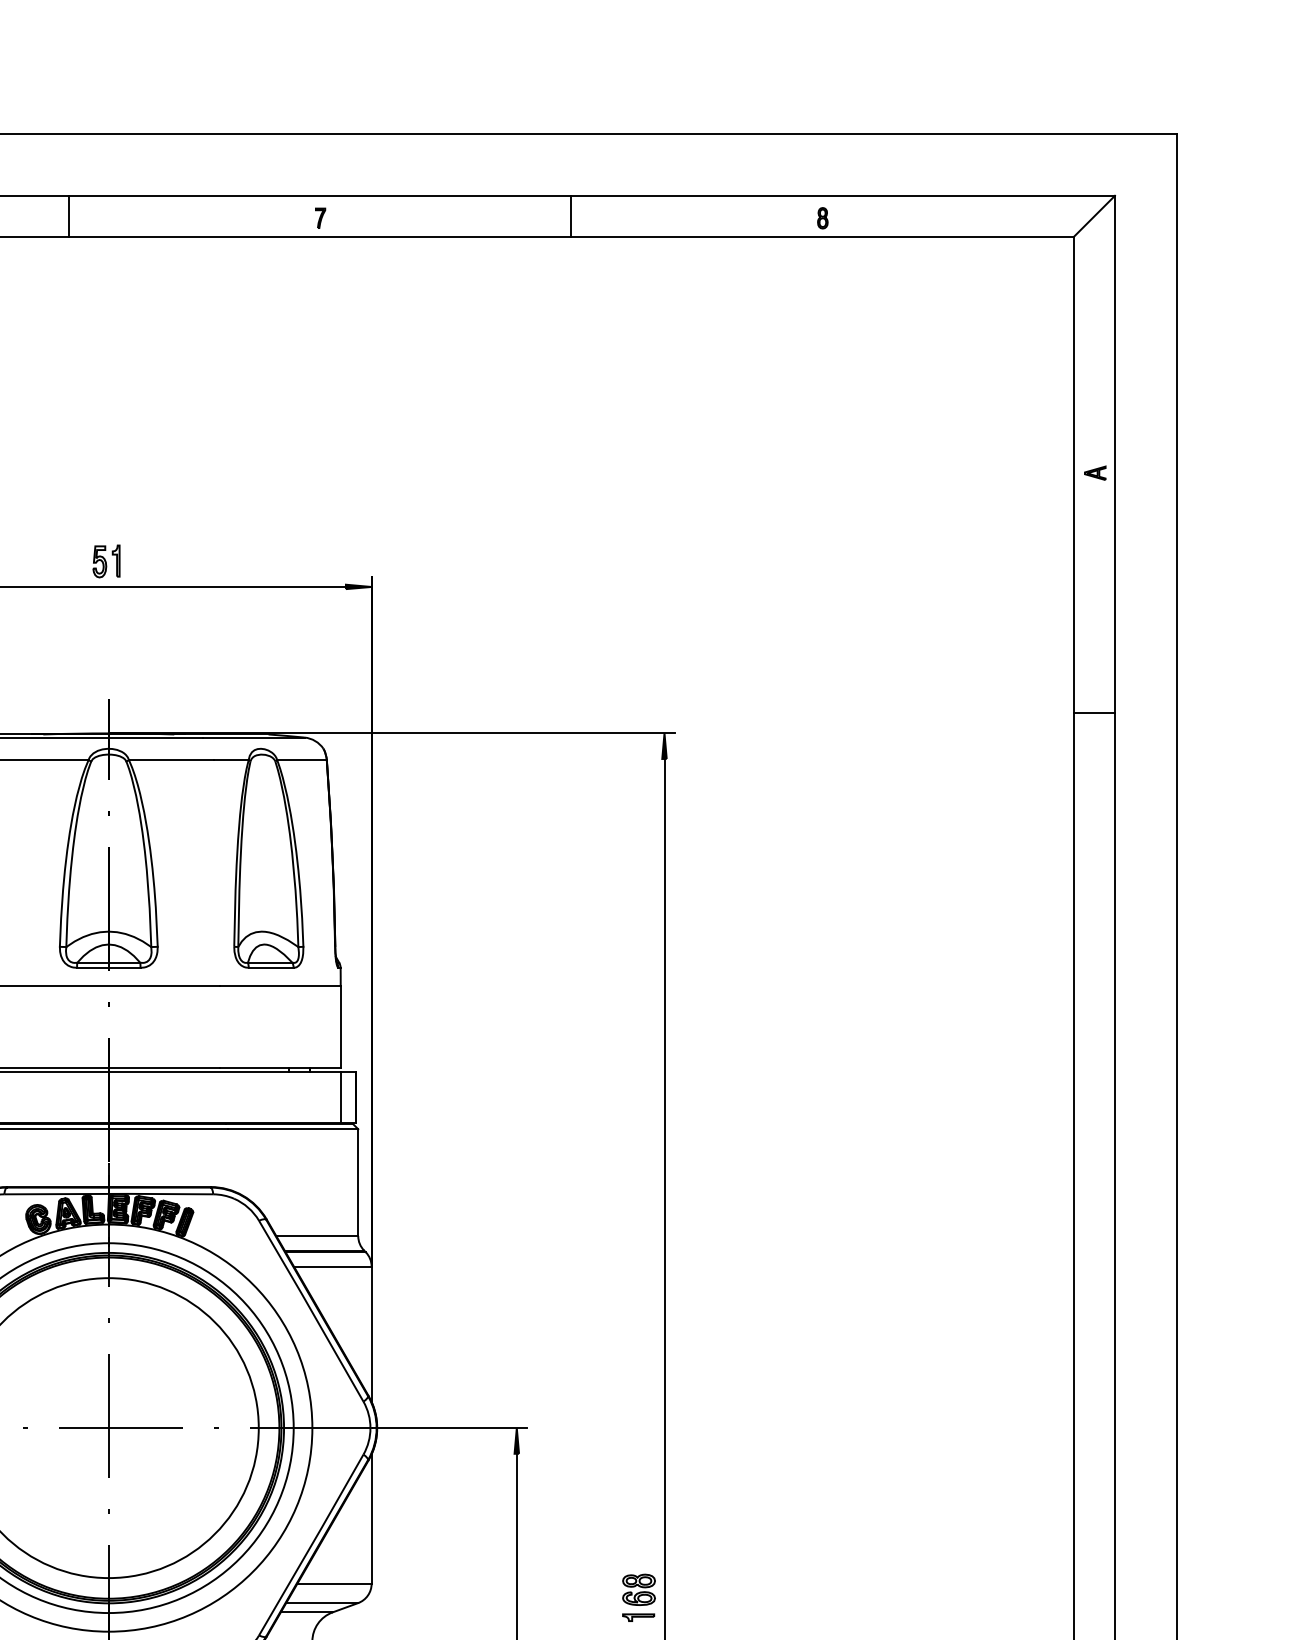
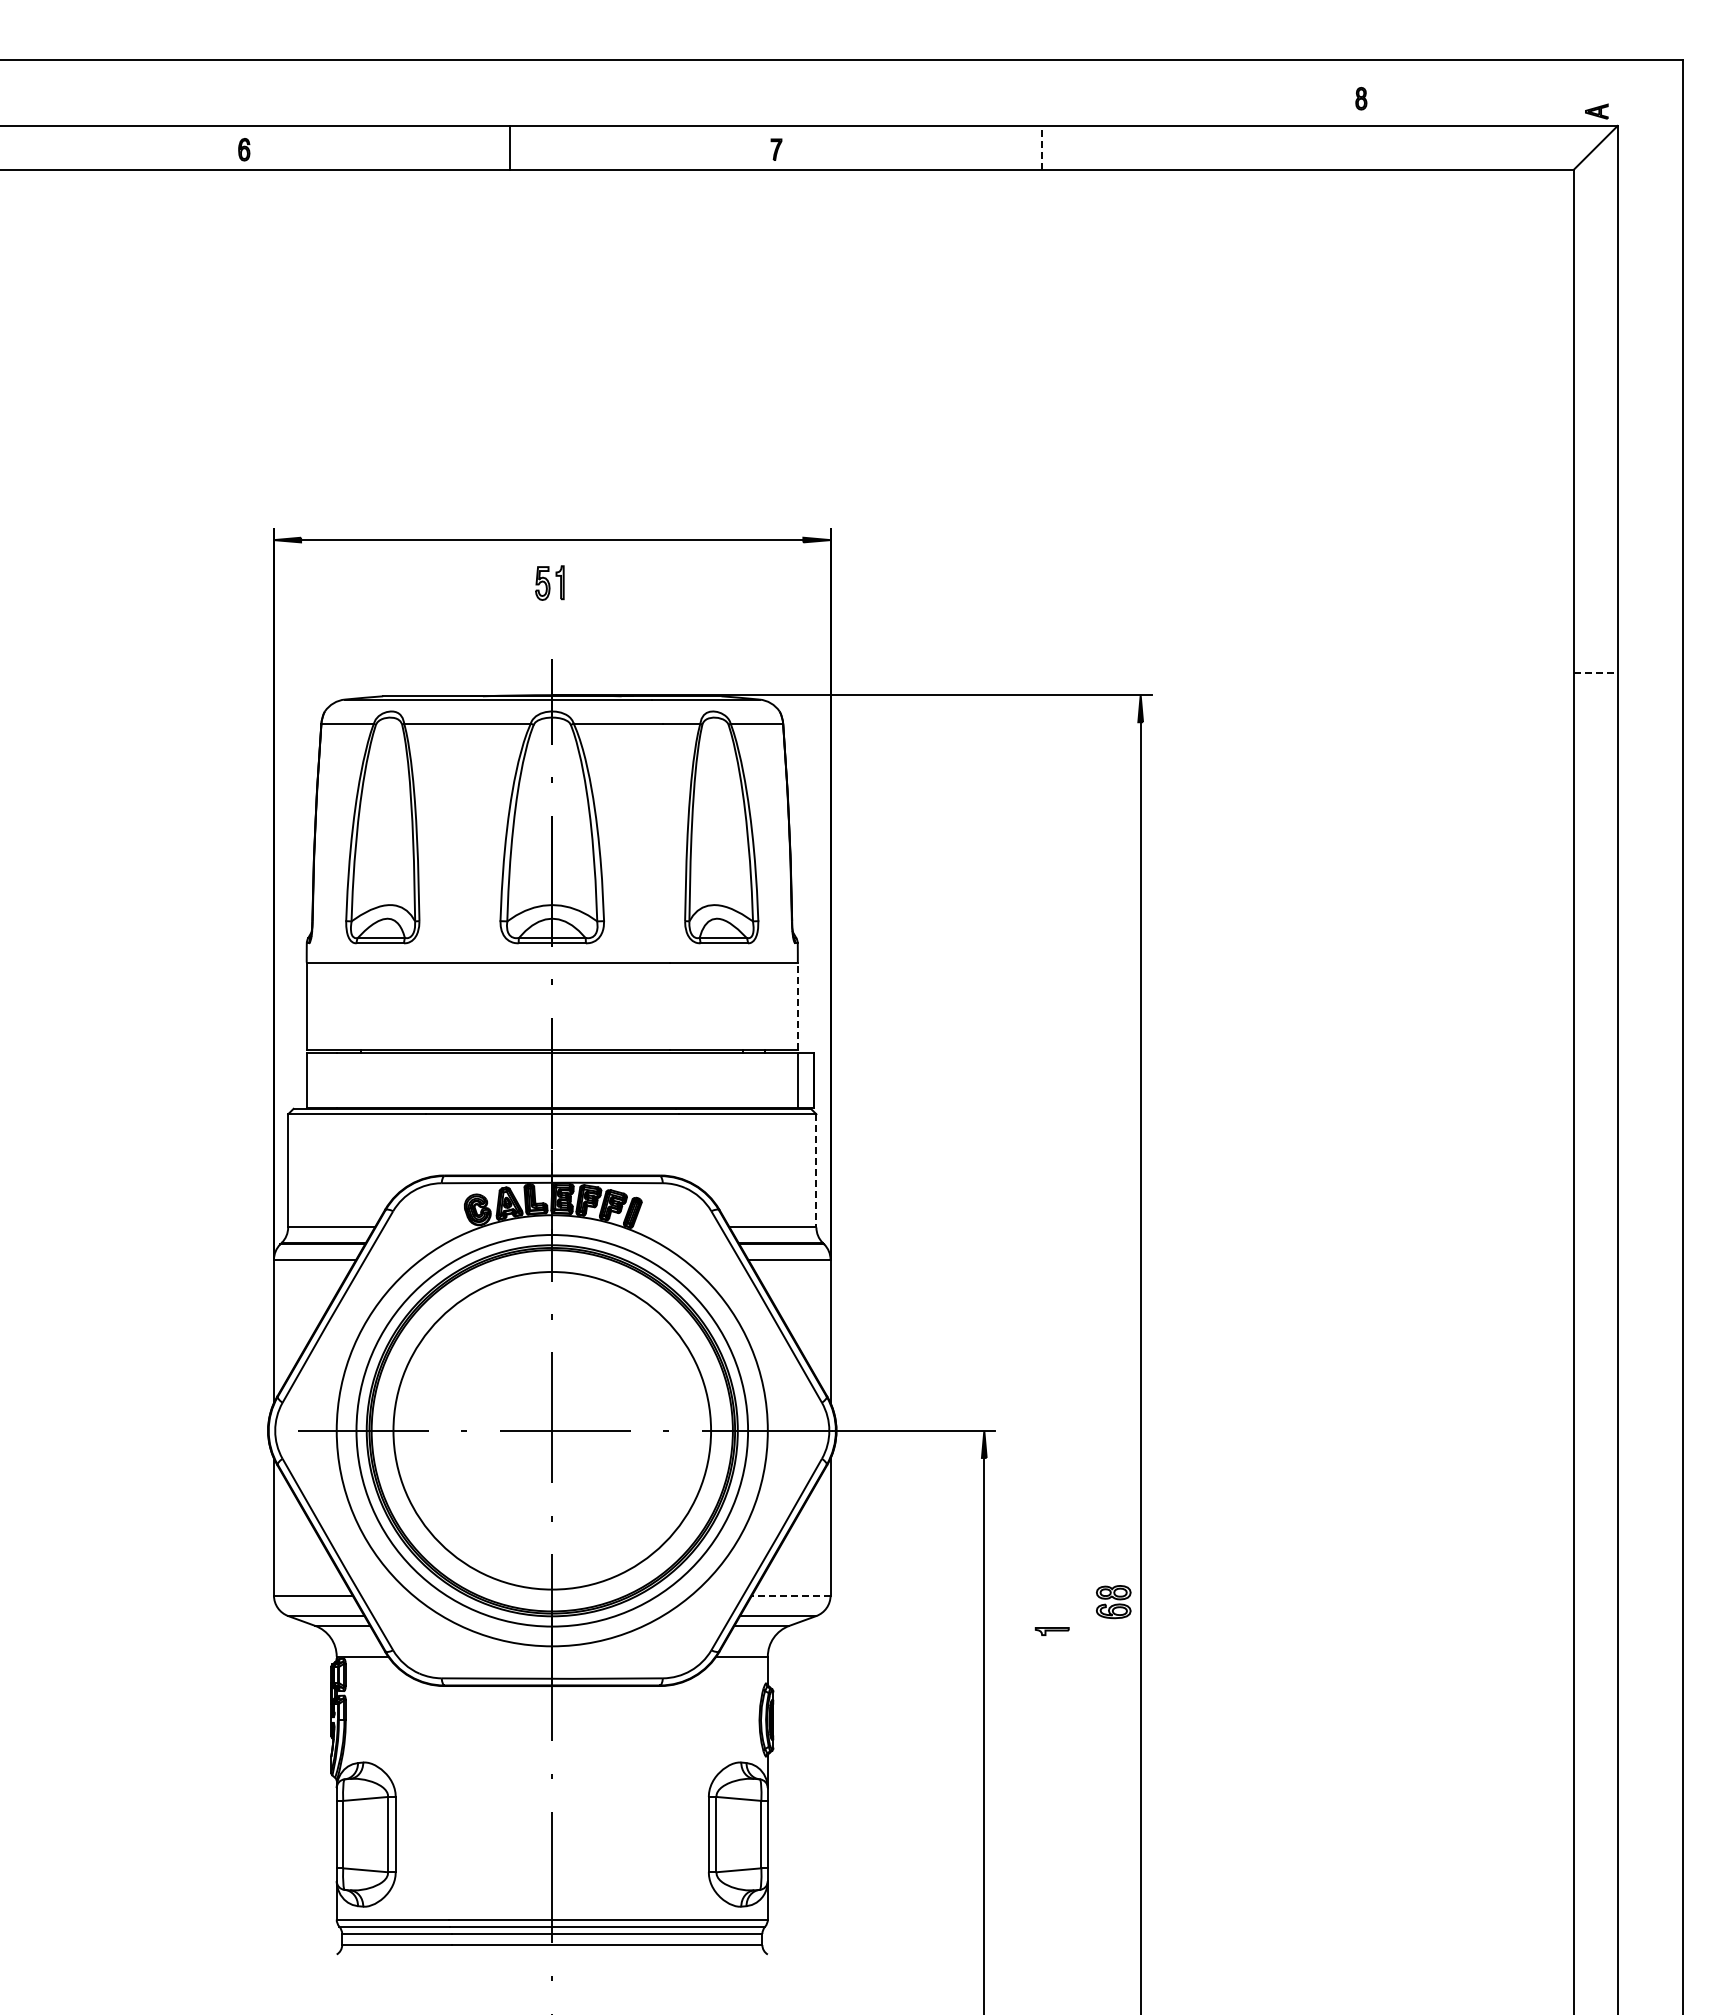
line: (570, 216) -> (1041, 147), solid -> dashed
part: (822, 218) -> (1361, 98), moved
part: (1094, 473) -> (1596, 111), moved
part: (106, 560) -> (549, 582), moved
line: (1094, 712) -> (1595, 673), solid -> dashed
line: (340, 1027) -> (797, 1006), solid -> dashed
line: (358, 1182) -> (816, 1170), solid -> dashed
line: (333, 1583) -> (790, 1595), solid -> dashed
part: (637, 1617) -> (1051, 1631), moved

